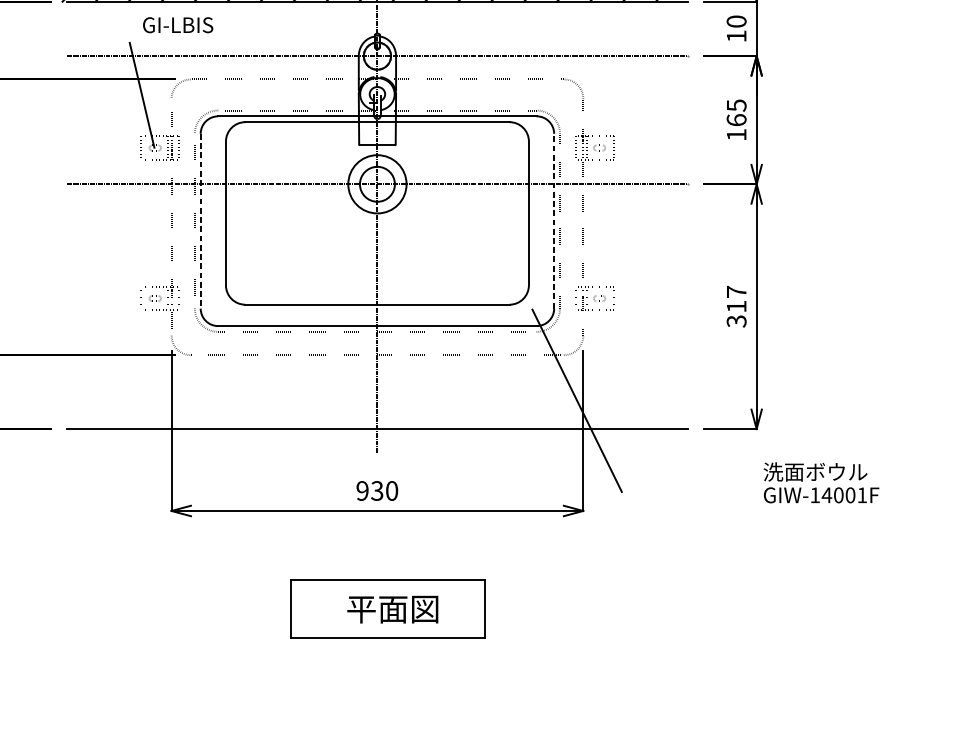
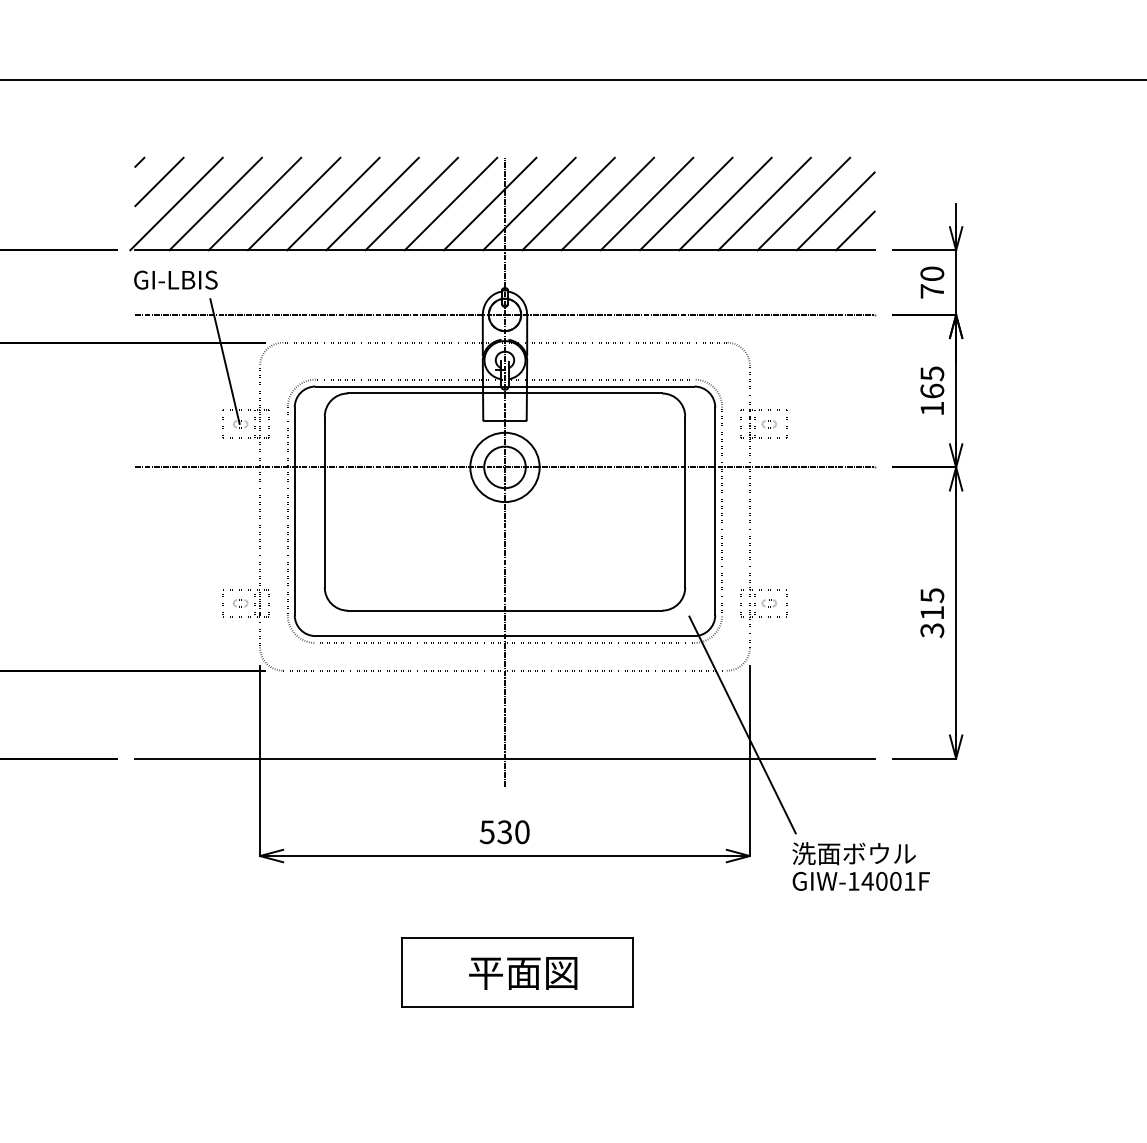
text: (177, 24) -> (175, 279), moved
text: (735, 36) -> (931, 291), 10 -> 70
line: (200, 221) -> (294, 511), dashed -> solid
line: (554, 221) -> (715, 511), dashed -> solid
text: (736, 291) -> (932, 595), 317 -> 315
text: (820, 482) -> (860, 866), moved
text: (361, 490) -> (486, 831), 930 -> 530

